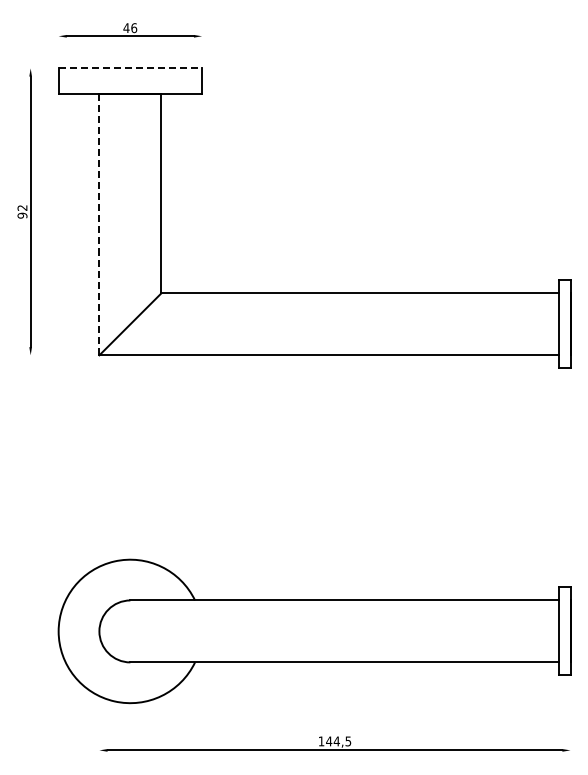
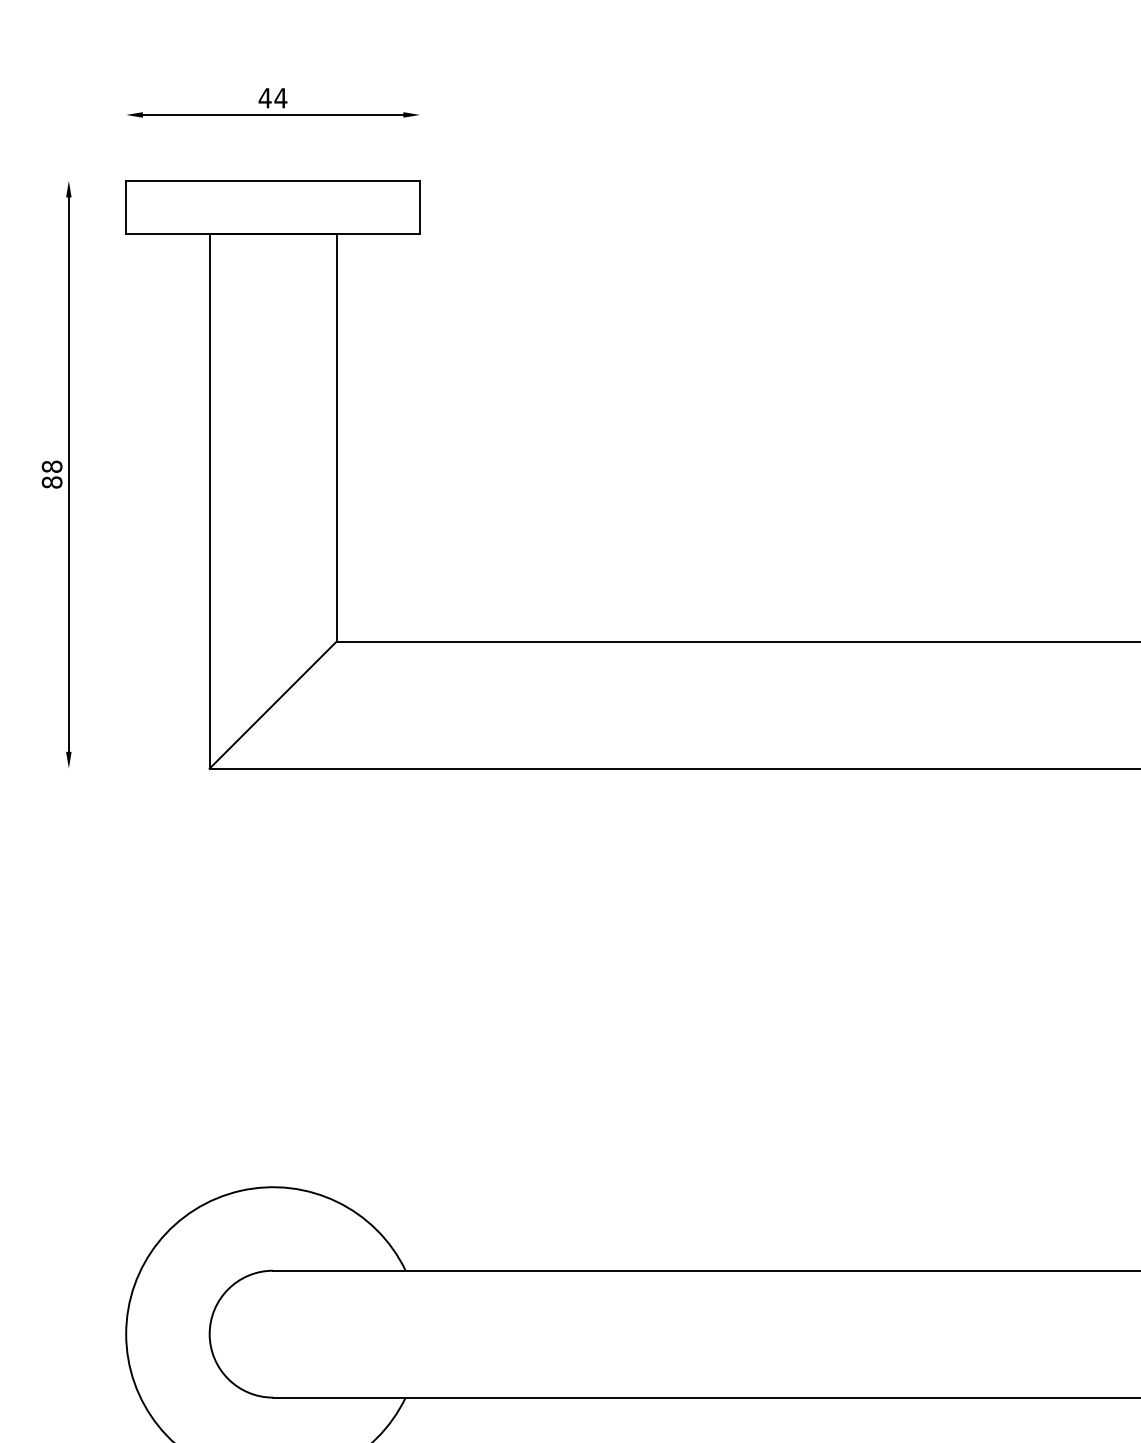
text: (134, 28) -> (281, 98), 46 -> 44
line: (130, 68) -> (273, 180), dashed -> solid
text: (22, 211) -> (52, 473), 92 -> 88
line: (99, 225) -> (209, 502), dashed -> solid

